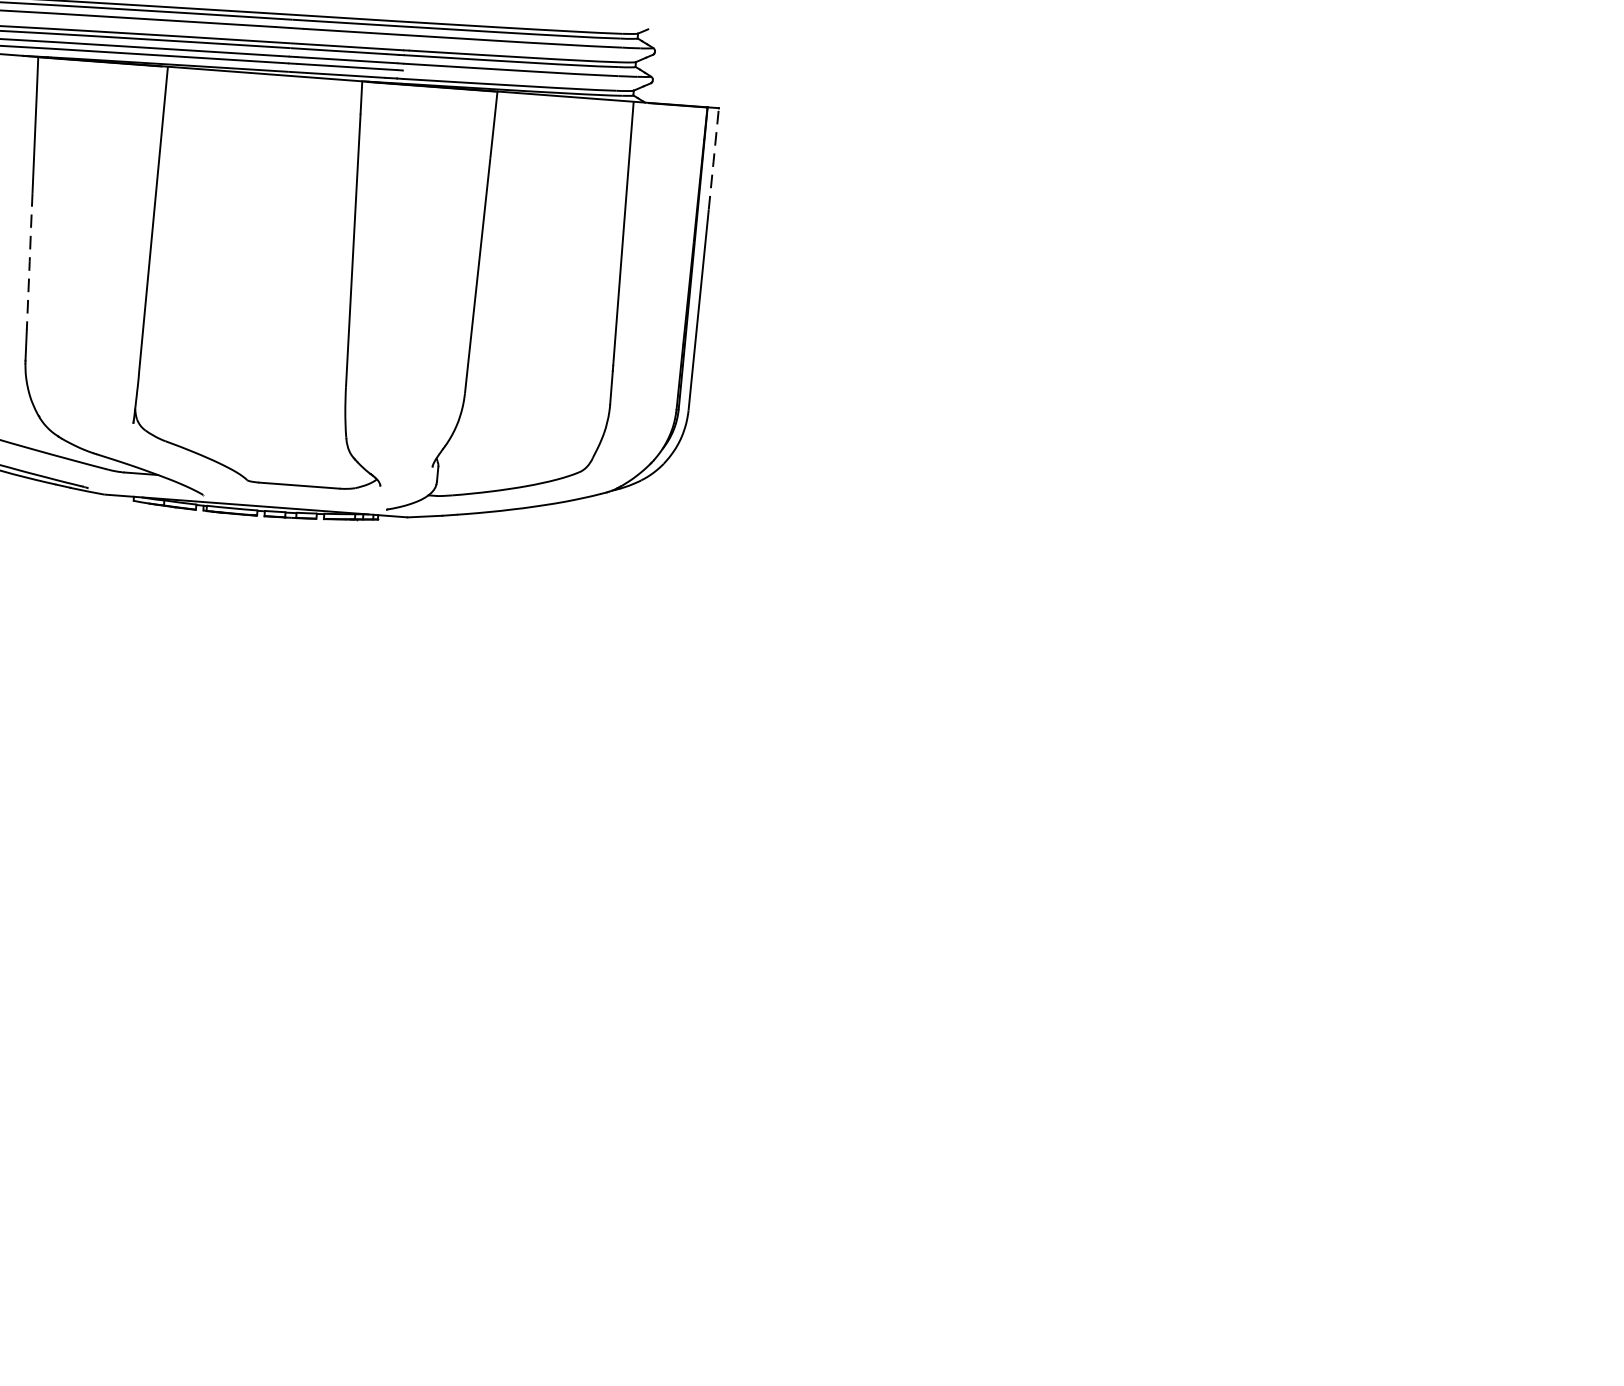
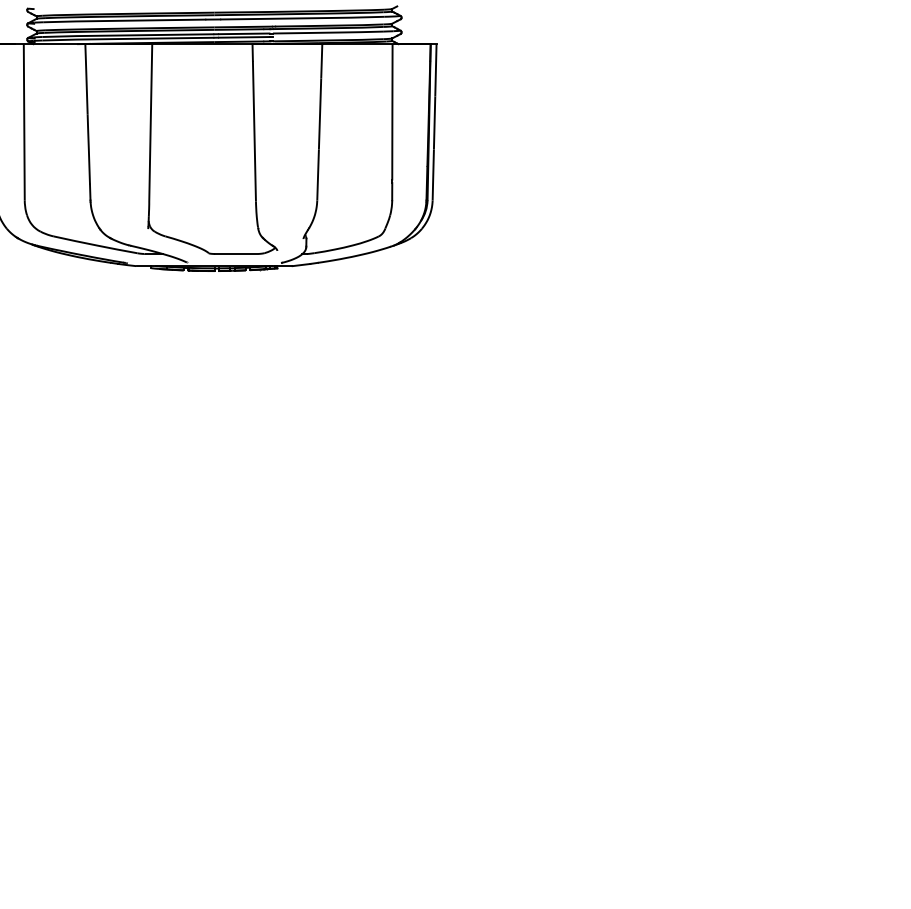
line: (713, 159) -> (435, 70), dashed -> solid
line: (29, 261) -> (88, 149), dashed -> solid

